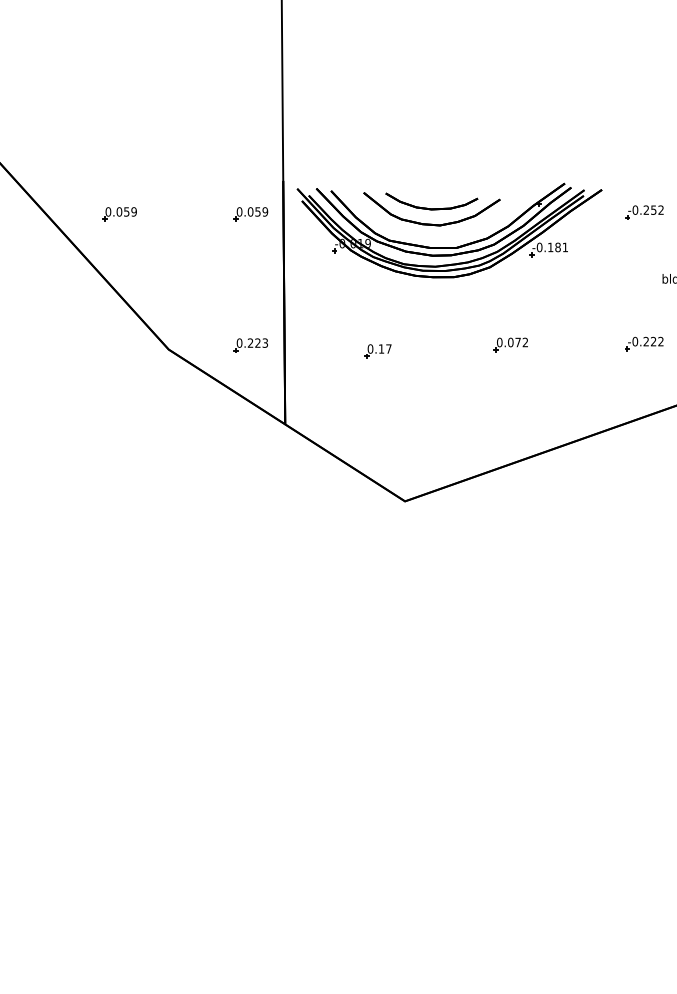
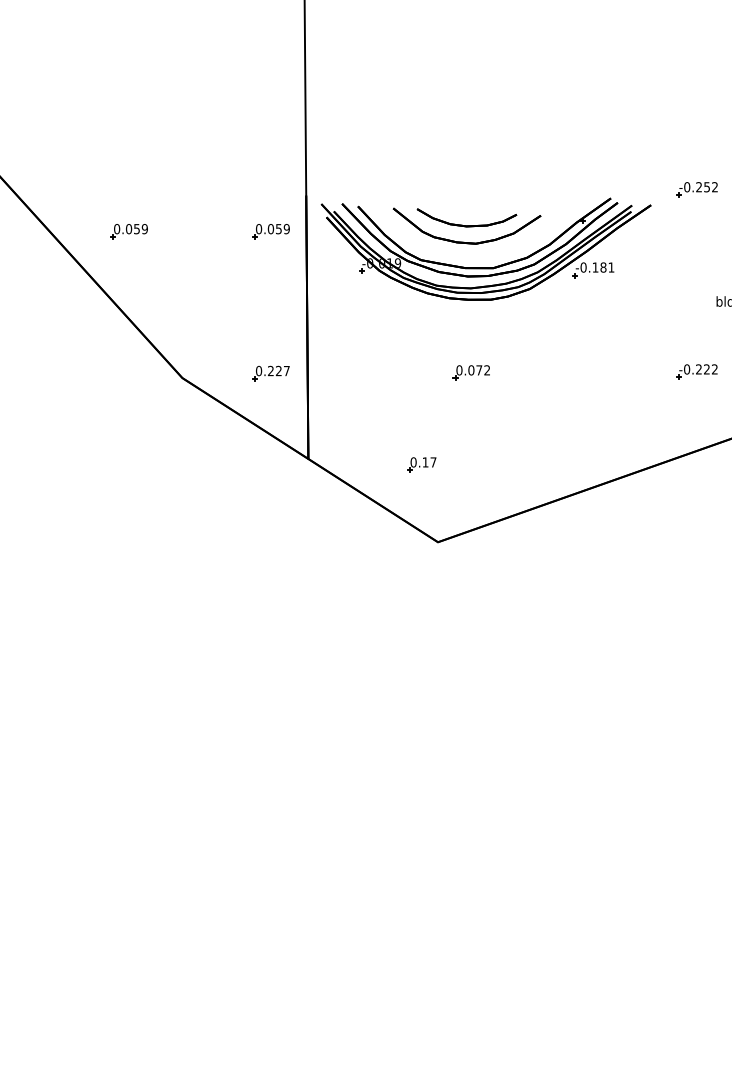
part: (644, 212) -> (696, 189), moved
text: (265, 342) -> (286, 370), 0.223 -> 0.227
part: (509, 344) -> (470, 372), moved
part: (377, 350) -> (421, 464), moved

